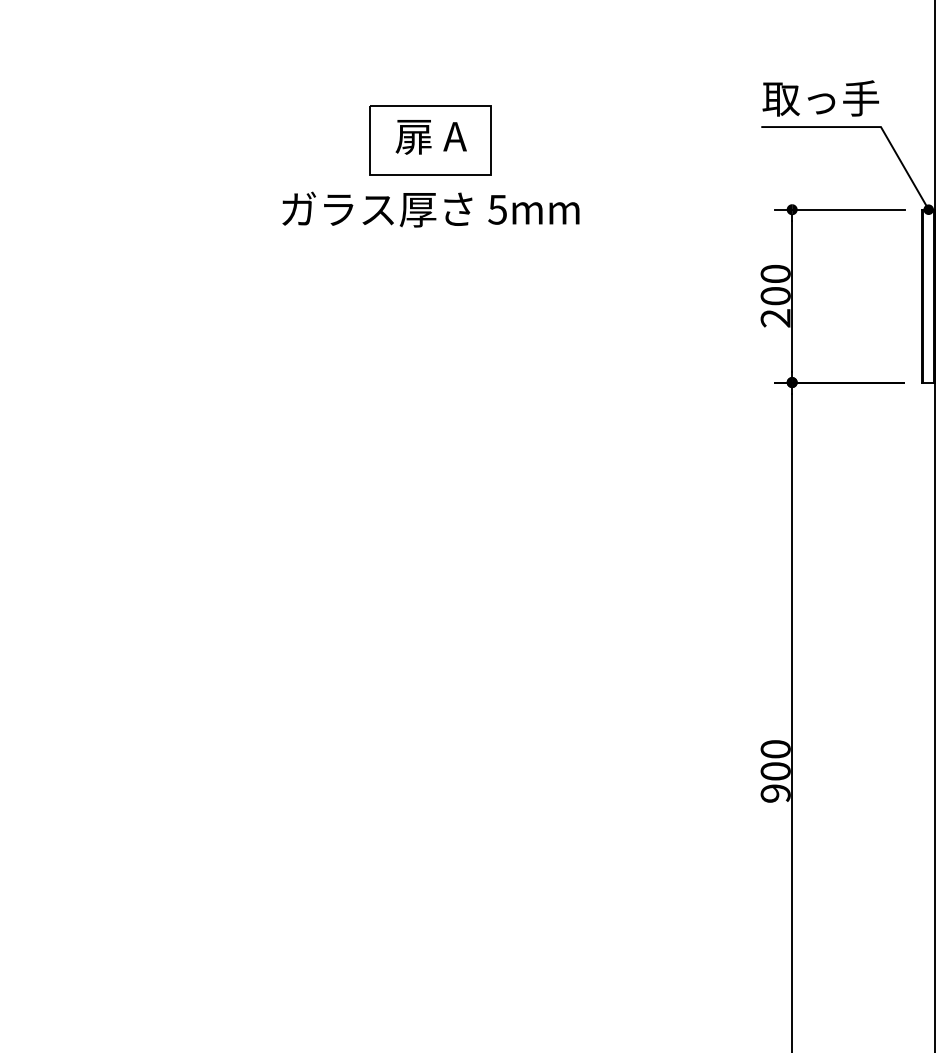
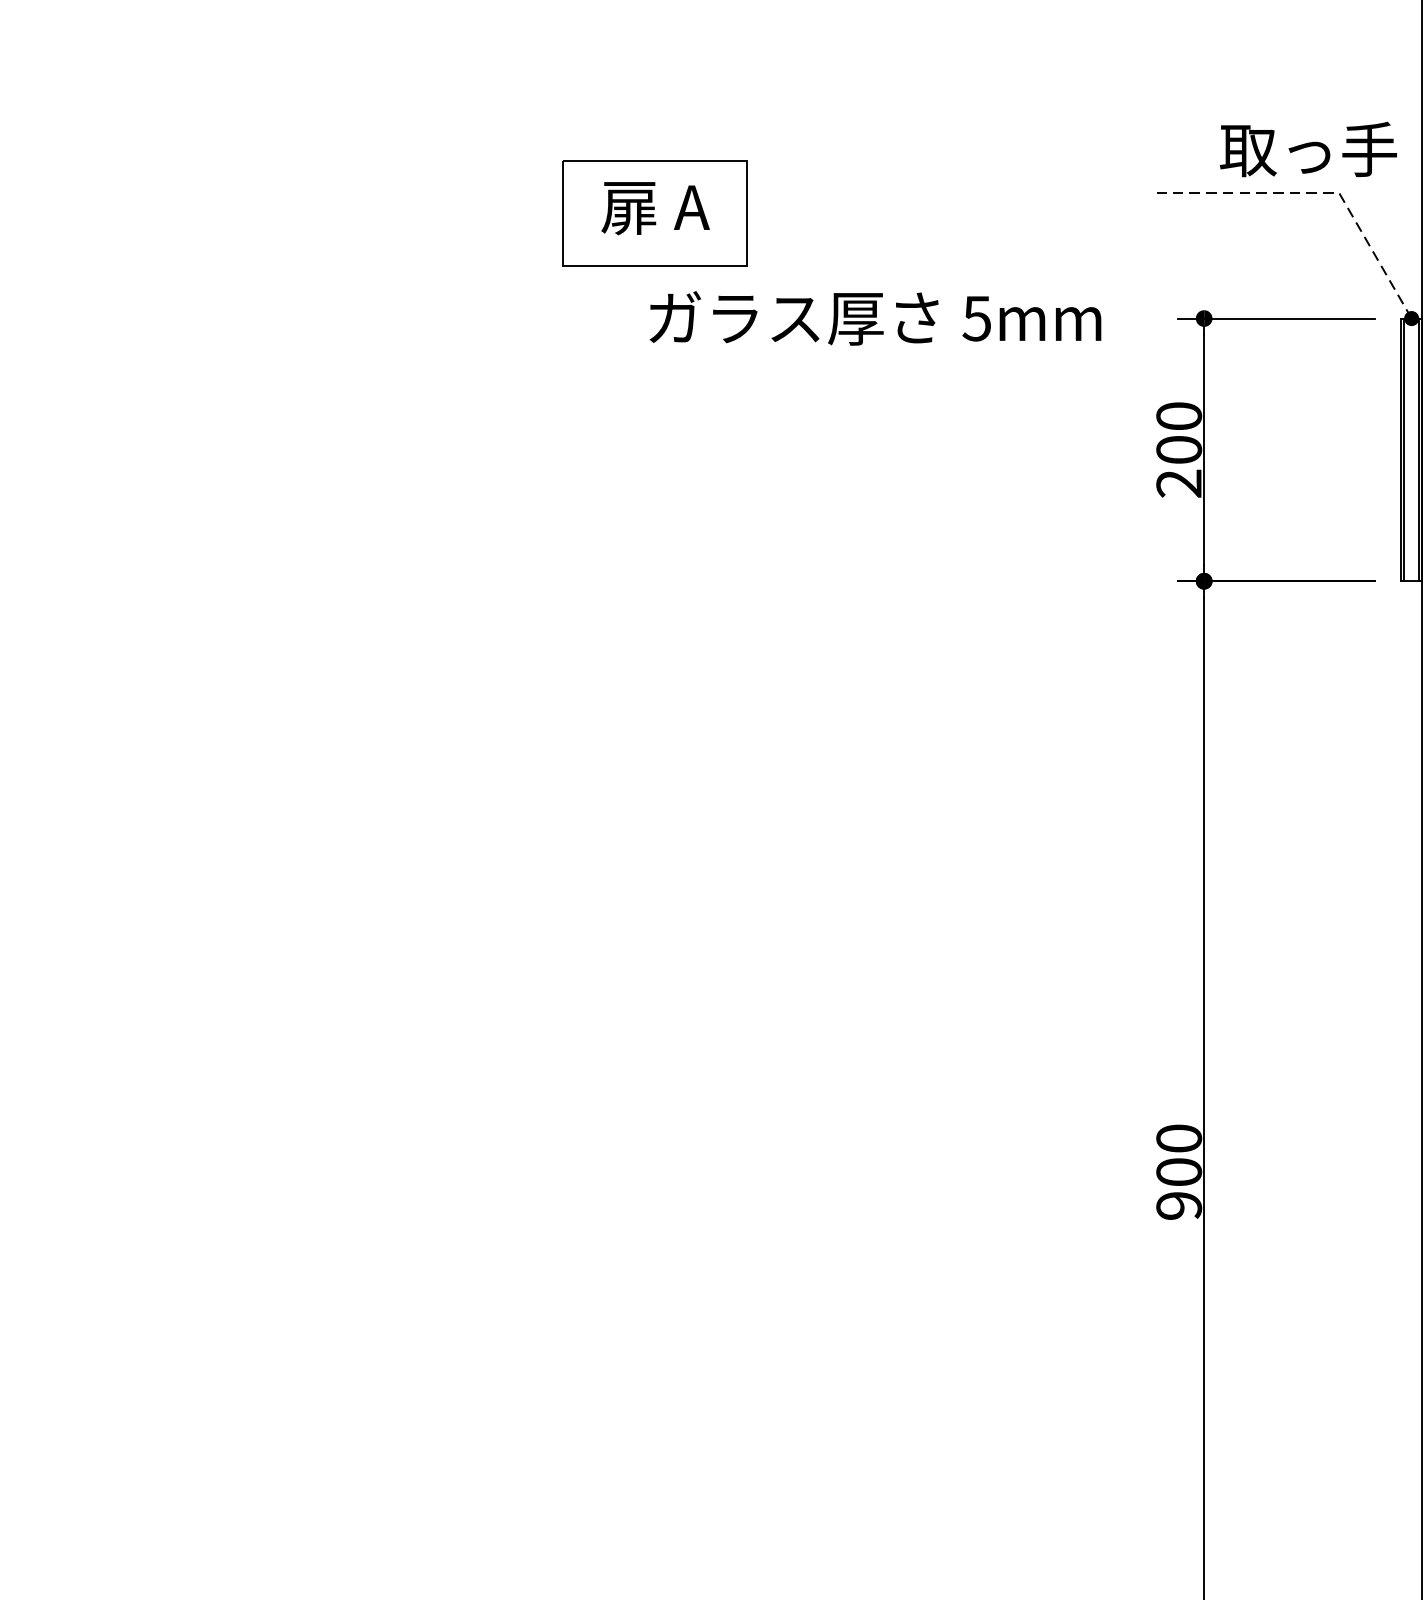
text: (820, 98) -> (1308, 149), moved
line: (869, 127) -> (1321, 193), solid -> dashed
text: (430, 209) -> (874, 318), moved

